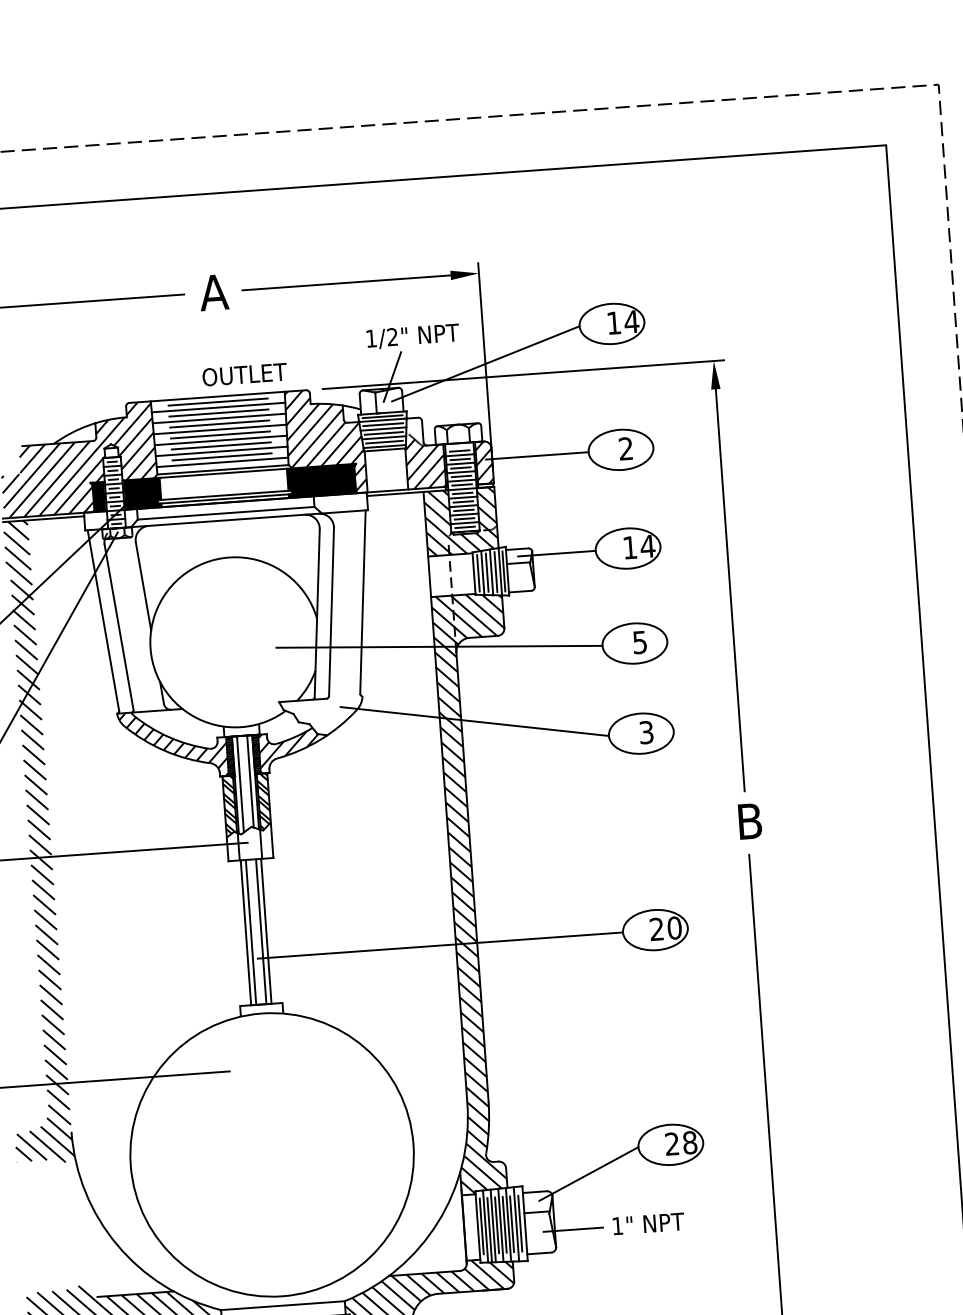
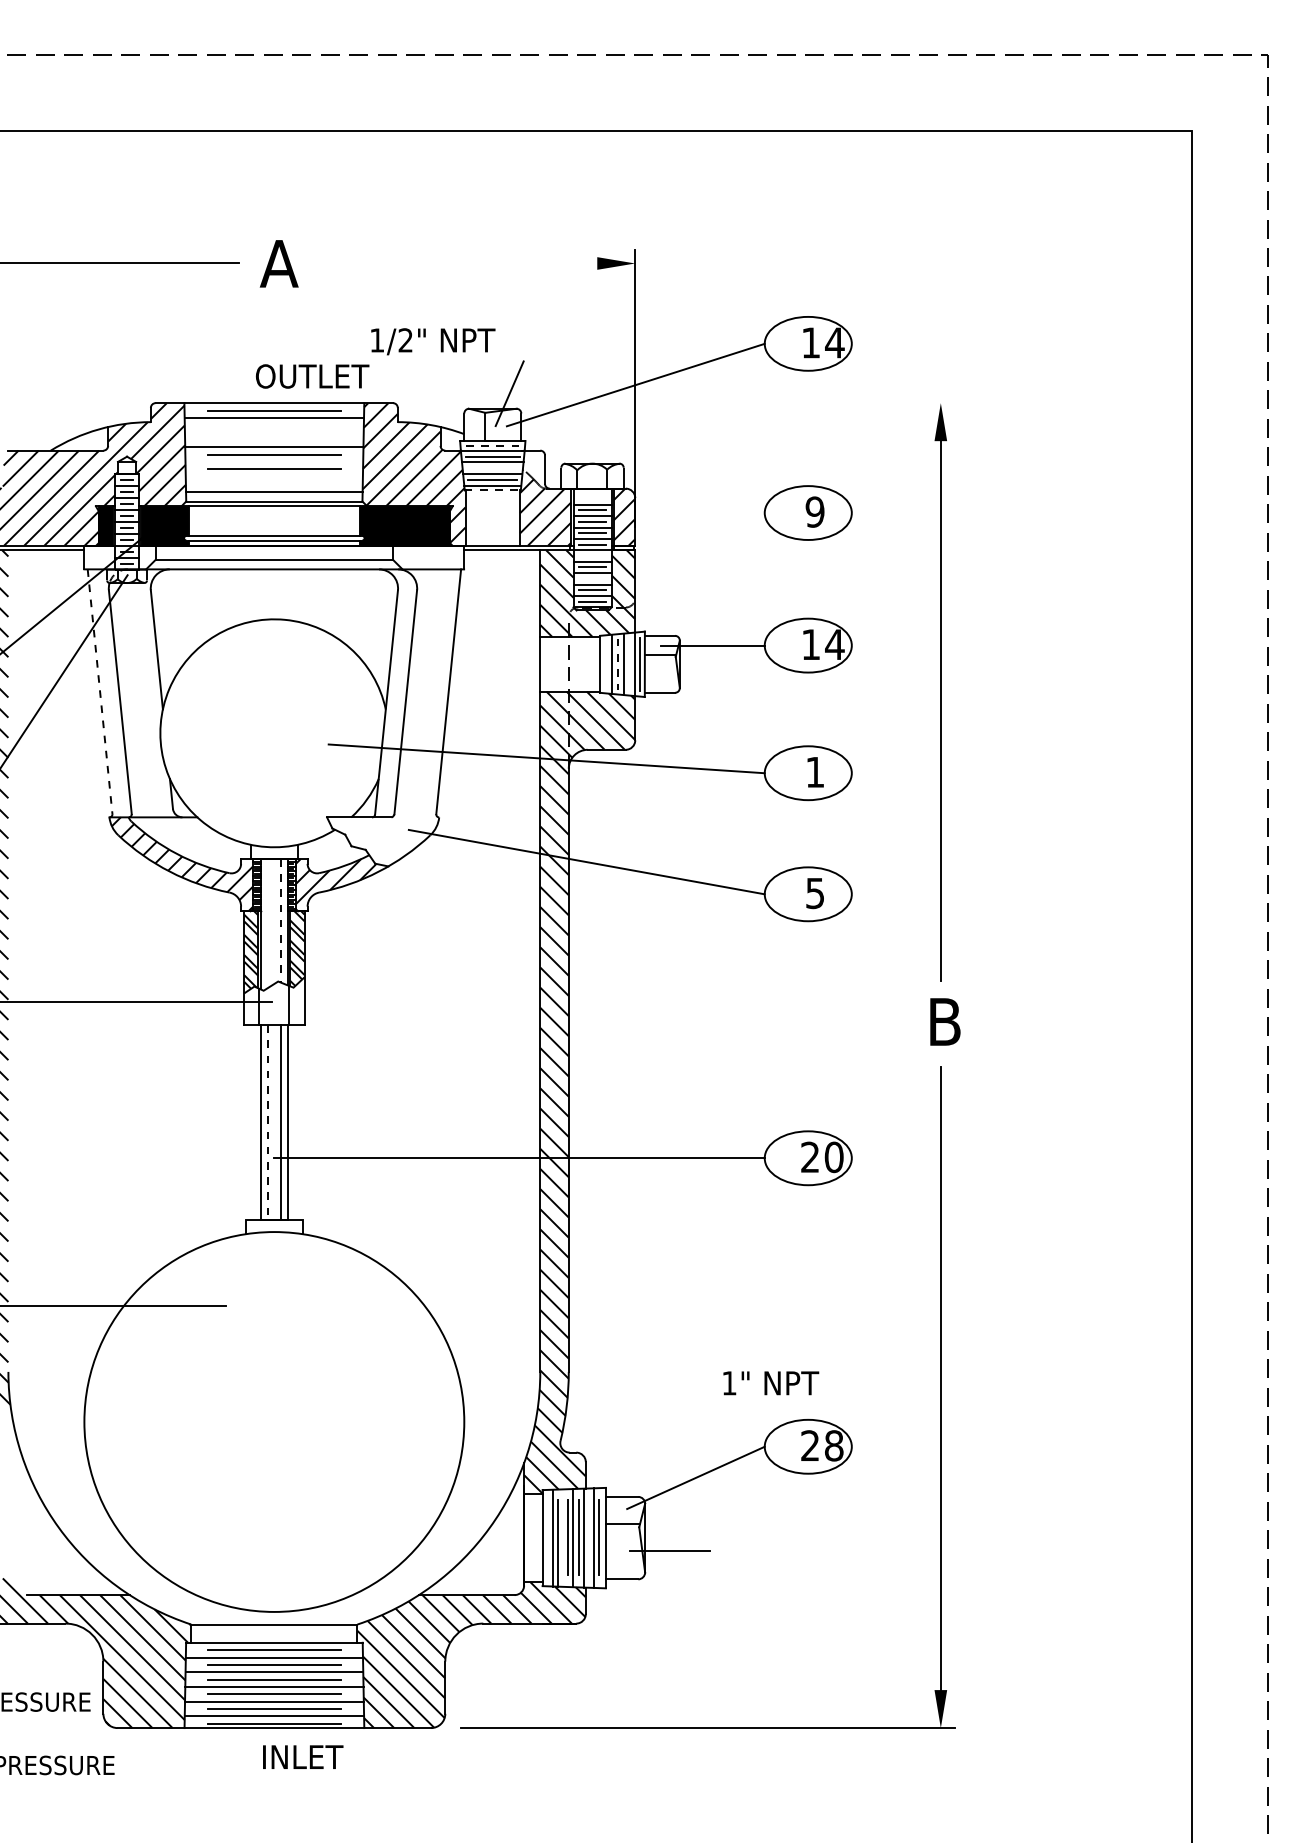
line: (346, 282) -> (457, 263), removed
text: (413, 336) -> (433, 341), moved
line: (523, 374) -> (684, 403), removed
line: (218, 413) -> (273, 425), removed
line: (382, 416) -> (492, 445), solid -> dashed
line: (218, 418) -> (273, 432), removed
line: (219, 423) -> (273, 439), removed
line: (383, 433) -> (492, 468), removed
line: (221, 440) -> (274, 462), removed
text: (625, 448) -> (814, 511), 2 -> 9
line: (385, 449) -> (493, 490), solid -> dashed
line: (221, 451) -> (273, 476), removed
line: (459, 451) -> (592, 499), removed
line: (537, 456) -> (695, 513), removed
line: (221, 457) -> (273, 484), removed
line: (462, 493) -> (592, 556), removed
line: (463, 510) -> (592, 578), removed
line: (478, 572) -> (605, 663), removed
line: (487, 572) -> (617, 664), solid -> dashed
line: (496, 572) -> (629, 664), removed
line: (103, 620) -> (100, 691), solid -> dashed
text: (639, 642) -> (814, 772), 5 -> 1
text: (646, 731) -> (815, 892), 3 -> 5
line: (250, 781) -> (281, 920), solid -> dashed
line: (240, 784) -> (267, 923), removed
line: (251, 933) -> (267, 1123), solid -> dashed
line: (512, 1224) -> (588, 1537), removed
text: (649, 1224) -> (771, 1383), moved
line: (493, 1225) -> (563, 1537), removed
line: (481, 1226) -> (547, 1537), removed

